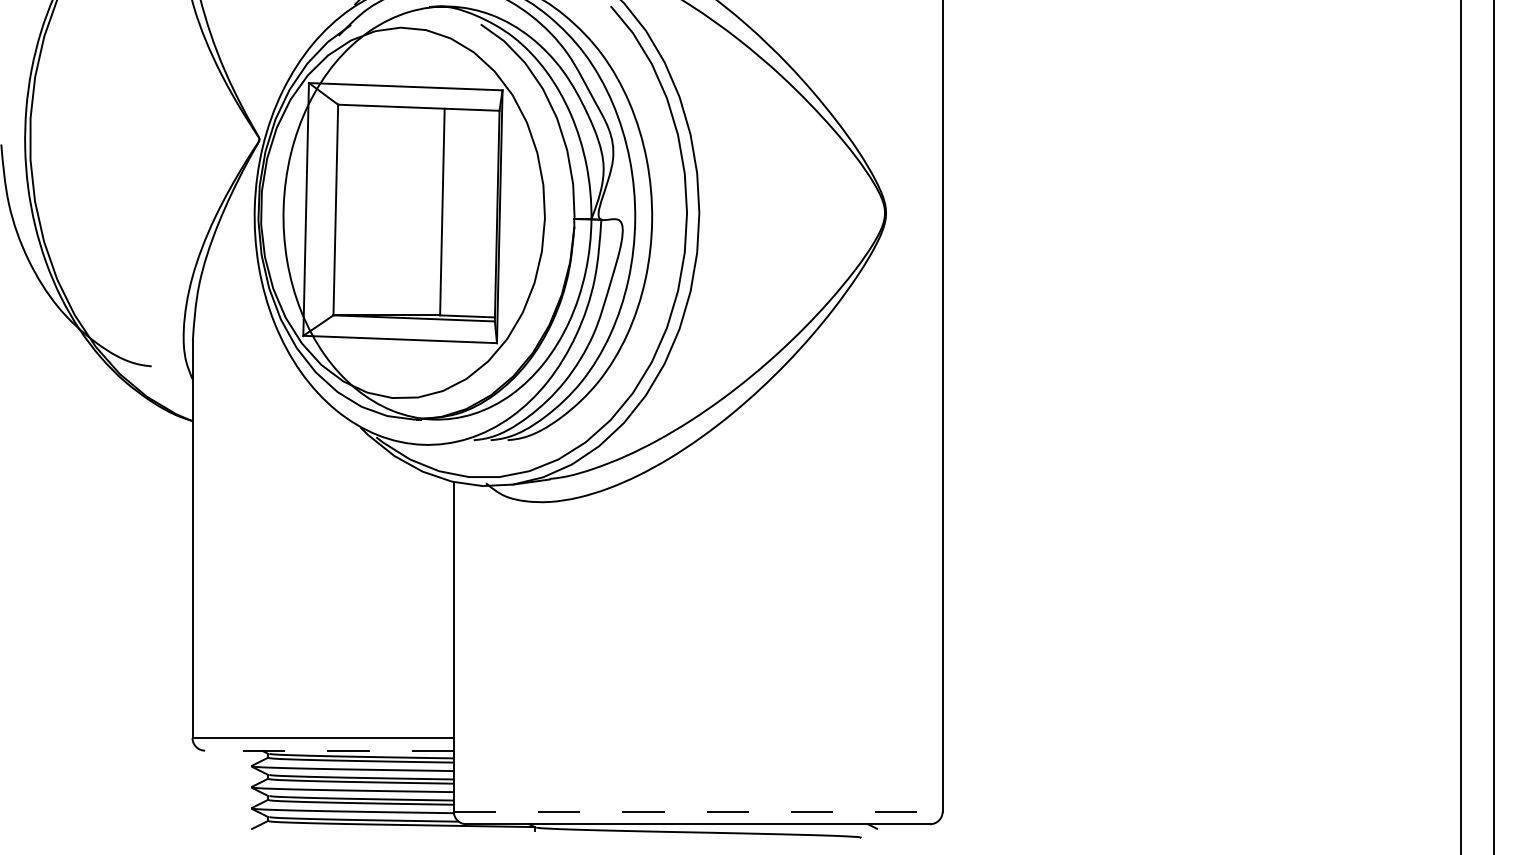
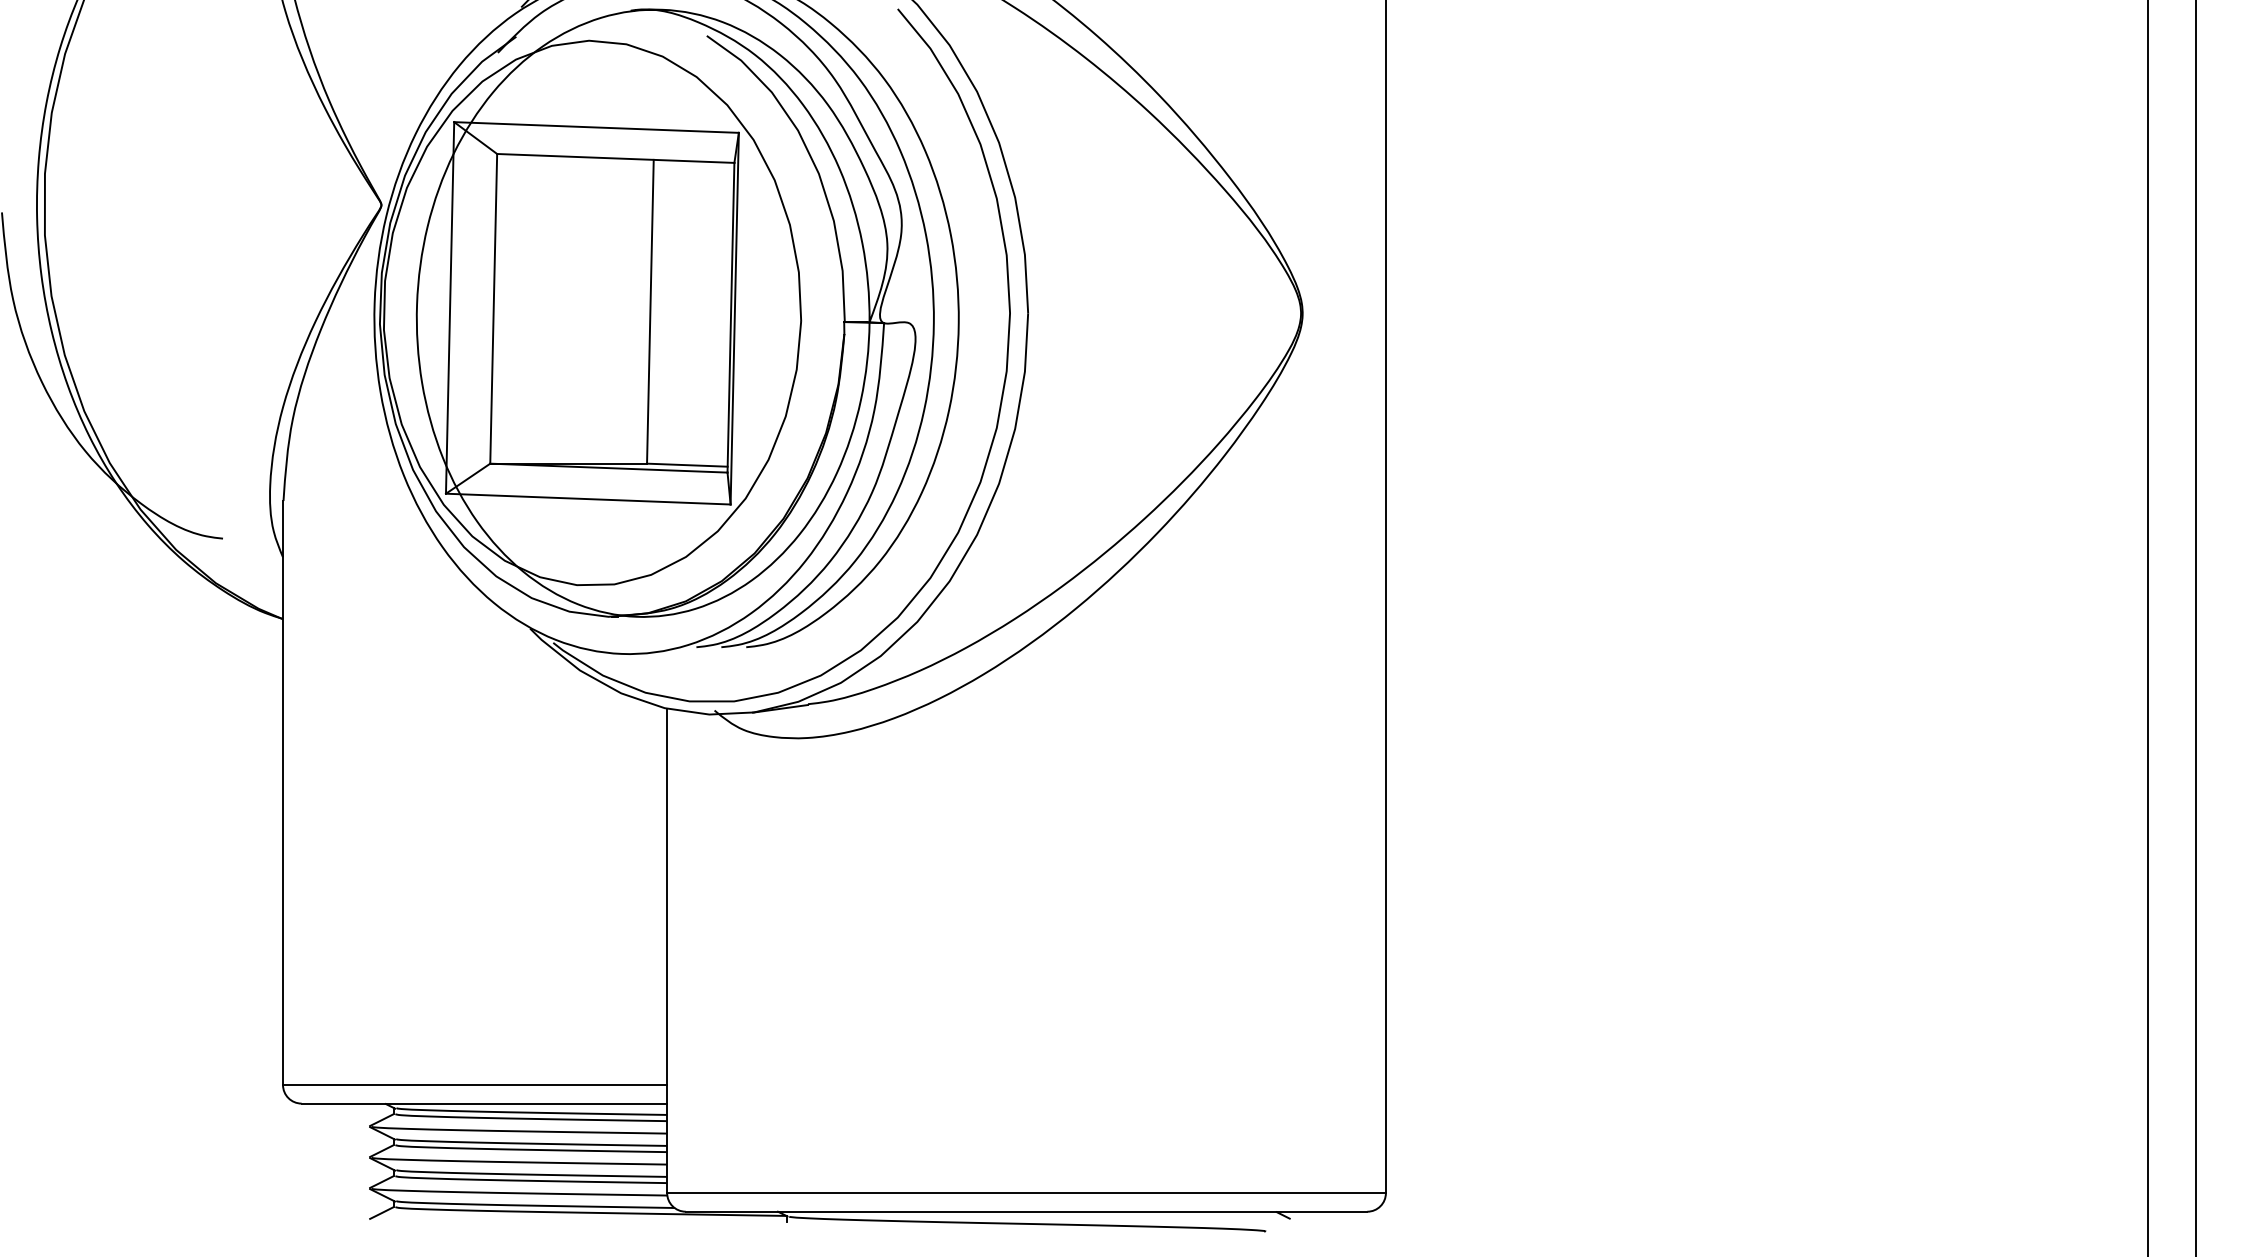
line: (328, 750) -> (482, 1103), dashed -> solid
line: (698, 811) -> (1026, 1193), dashed -> solid

